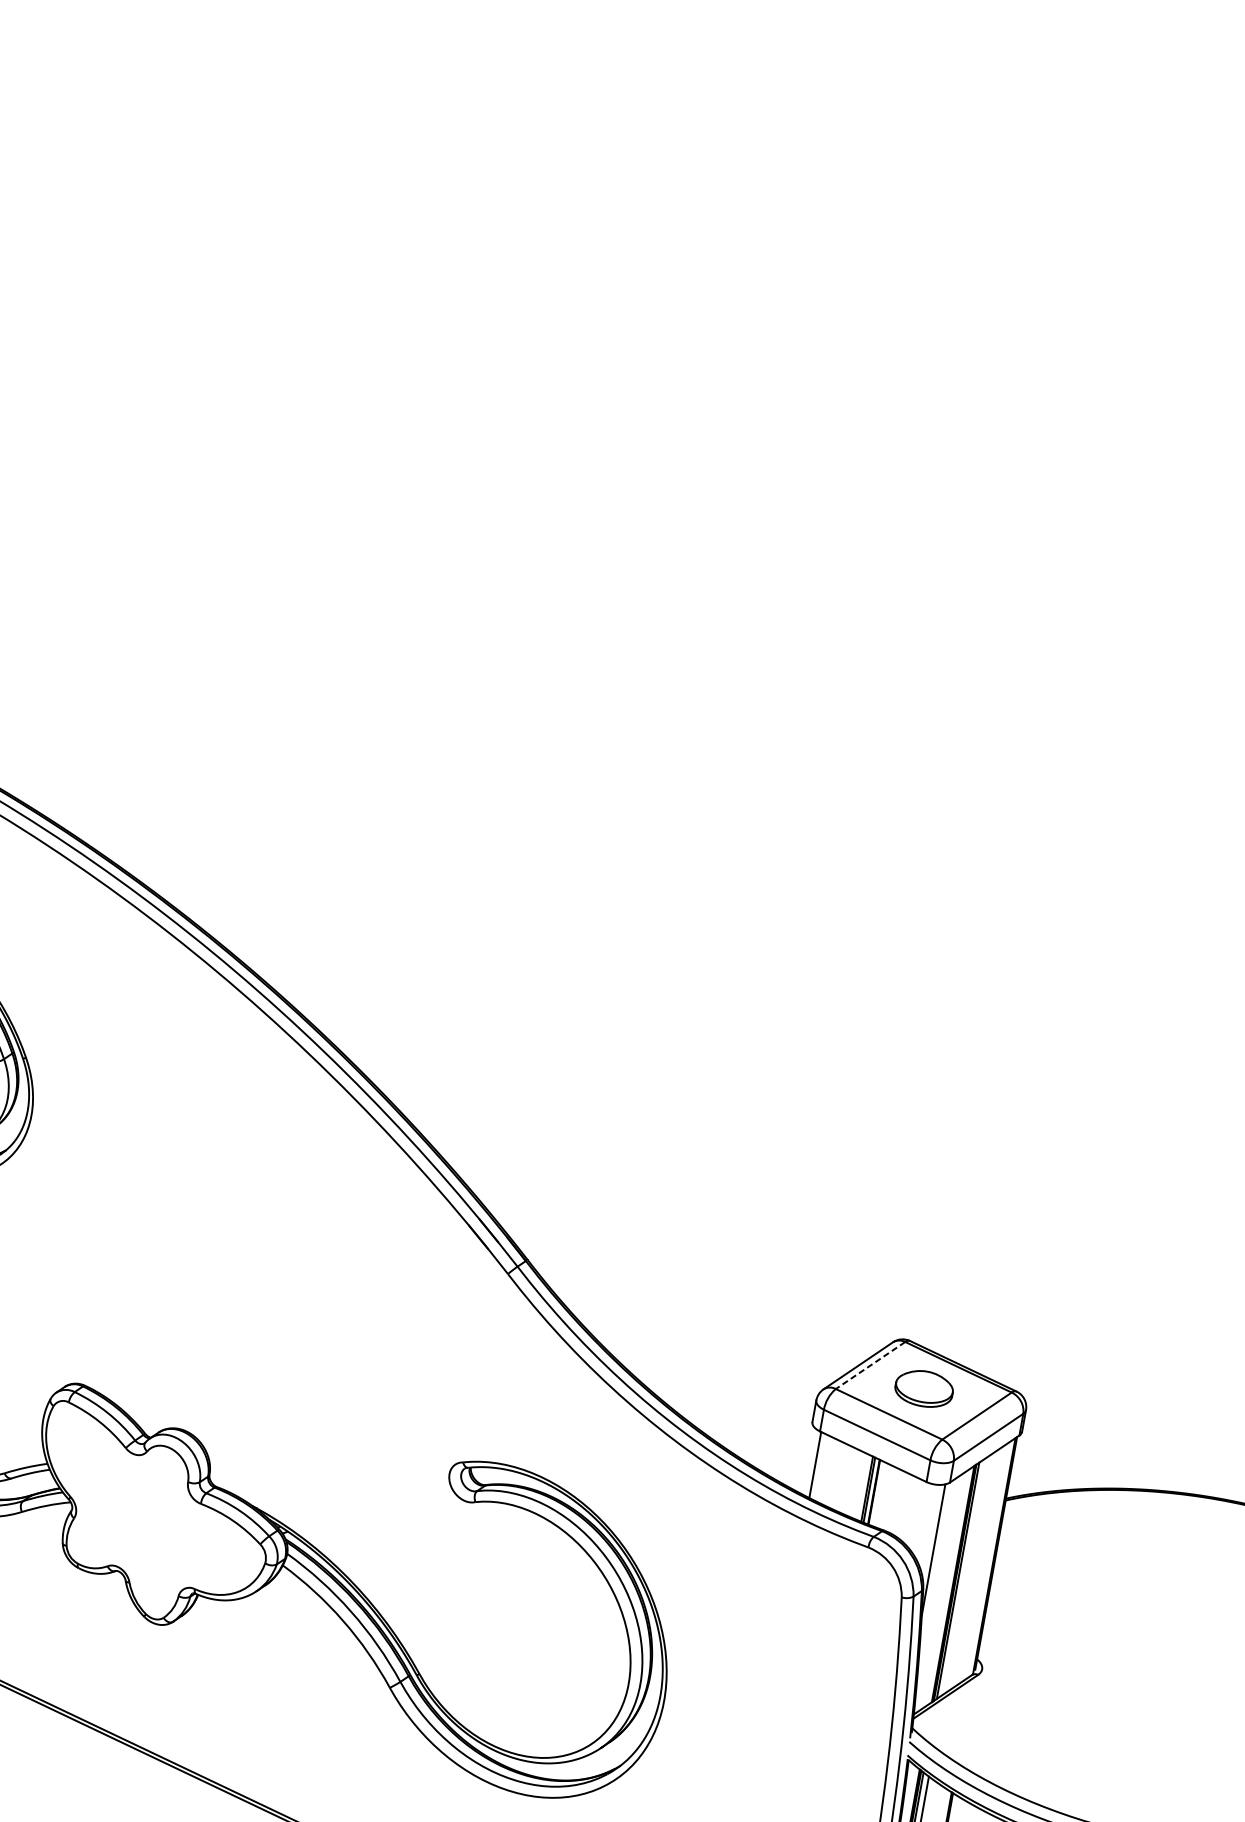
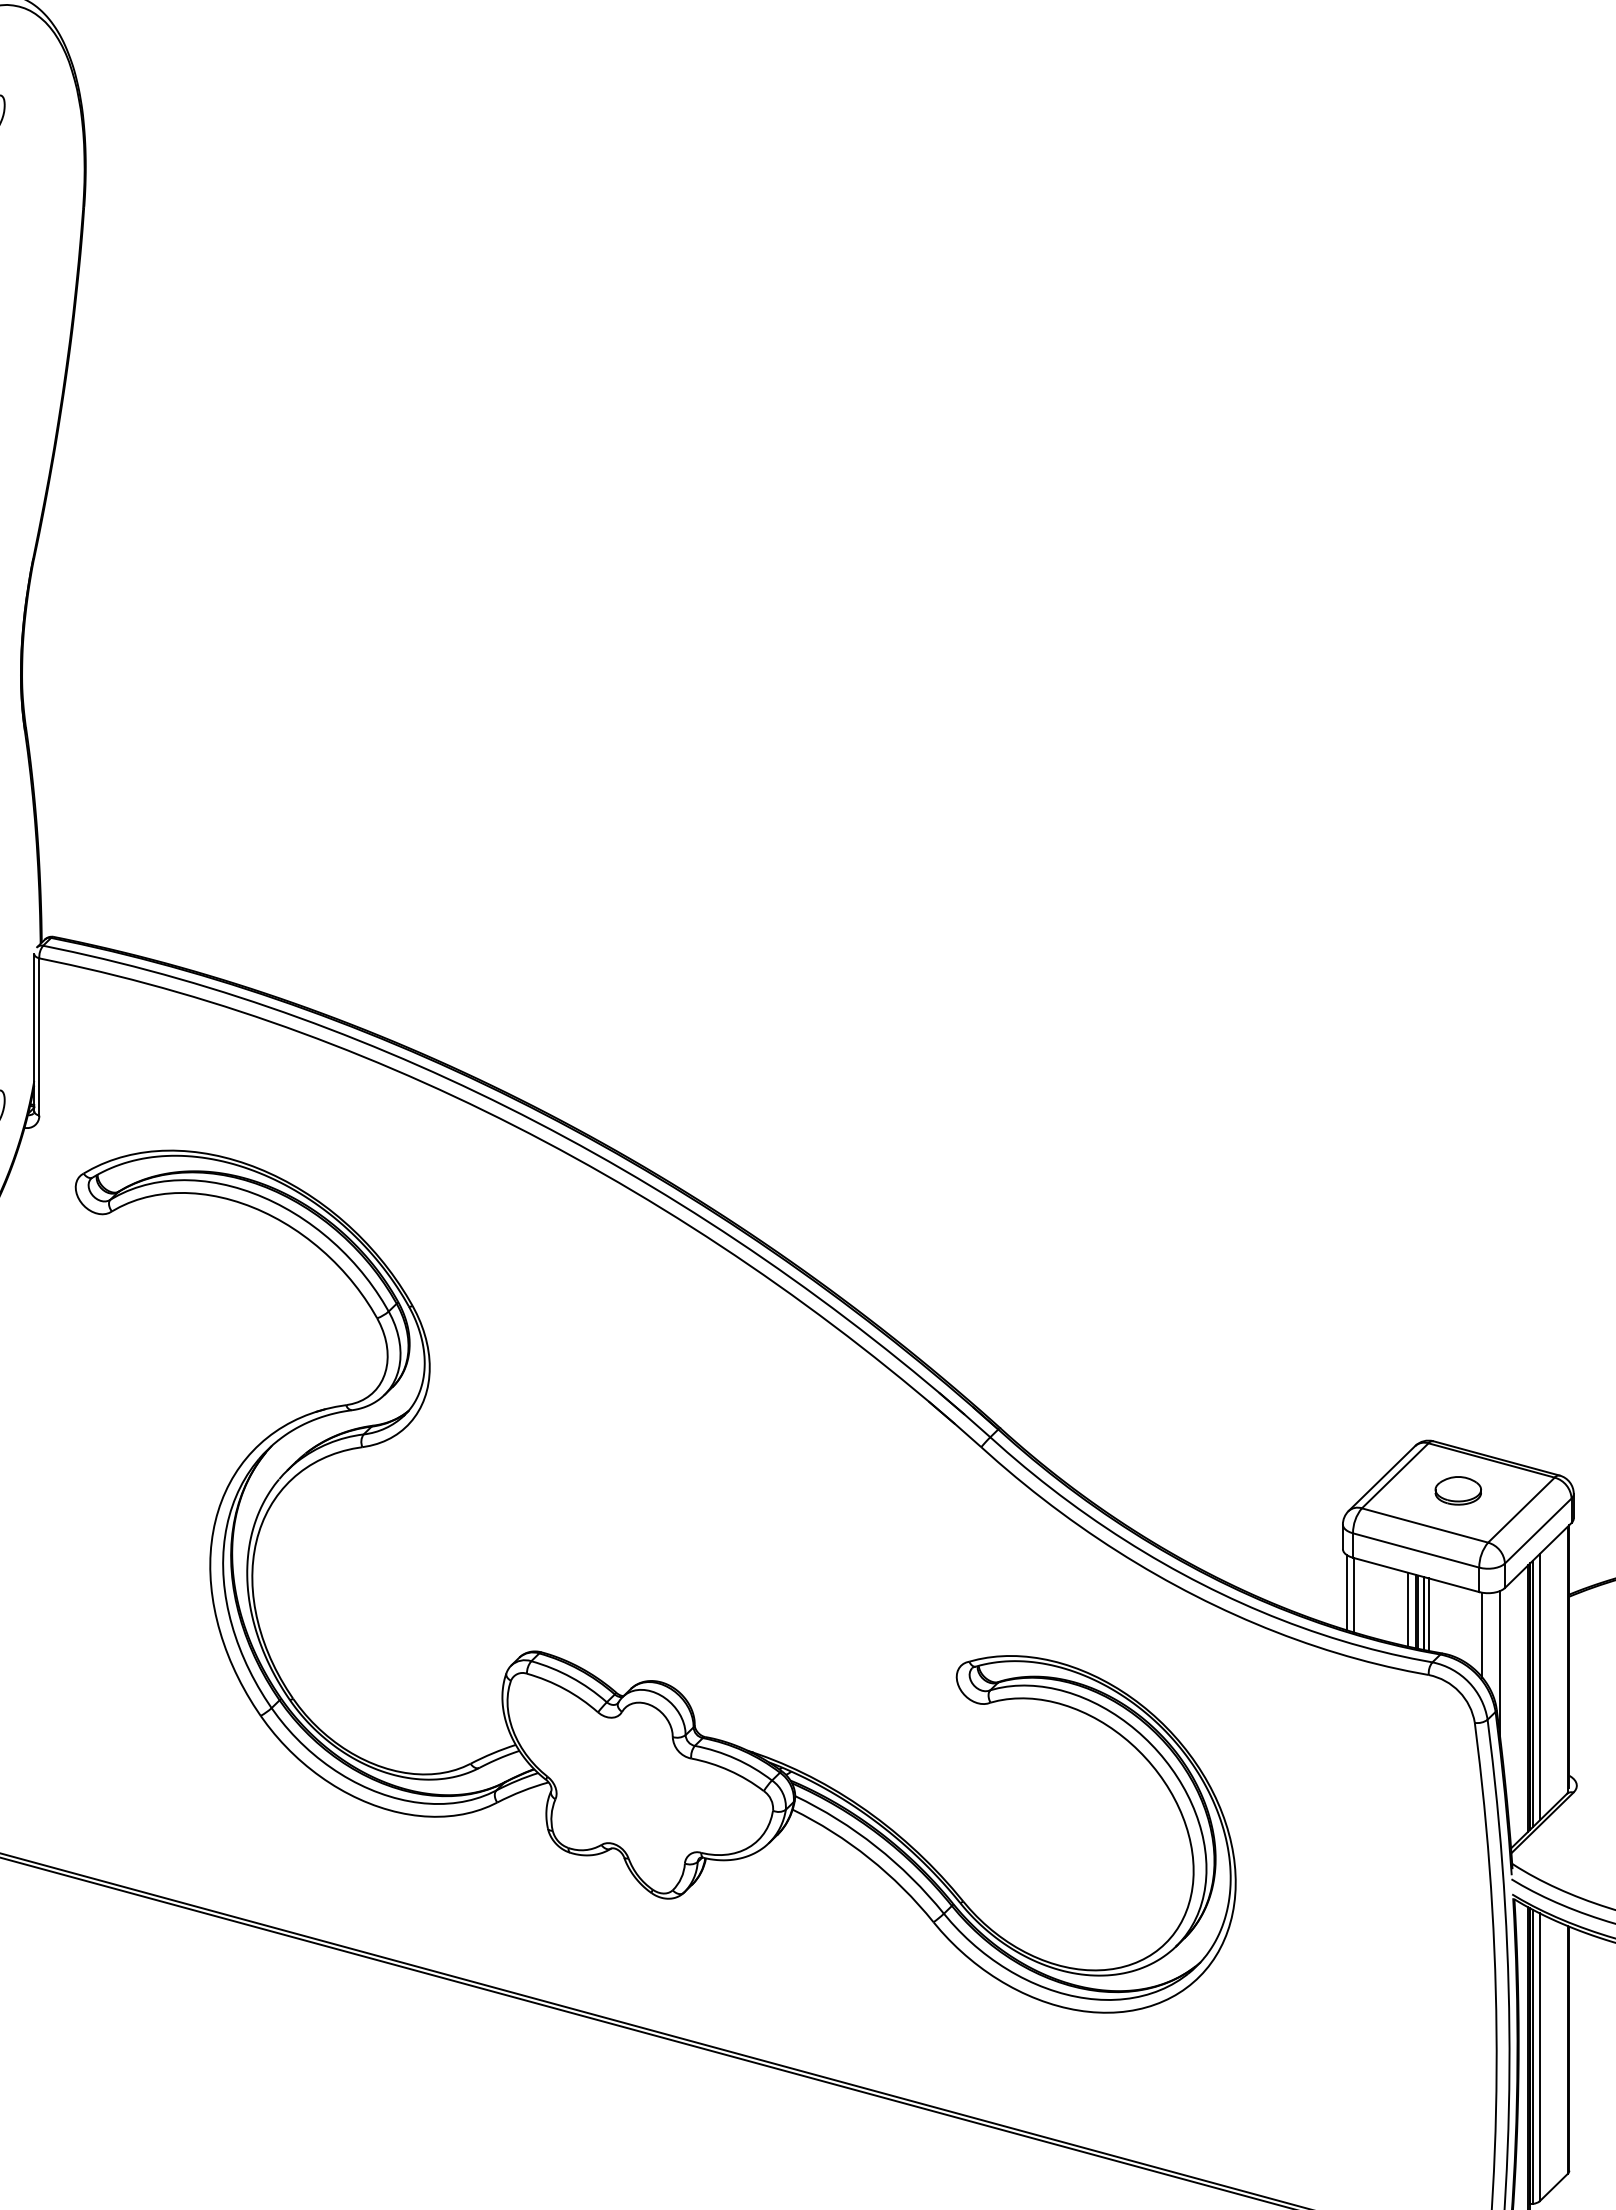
line: (870, 1365) -> (1395, 1475), dashed -> solid
part: (923, 1388) -> (1457, 1490), size x0.71
line: (809, 1461) -> (1347, 1592), added
line: (860, 1486) -> (1407, 1609), added
line: (878, 1493) -> (1429, 1614), added
line: (922, 1520) -> (1482, 1634), added
line: (964, 1576) -> (1539, 1687), added

